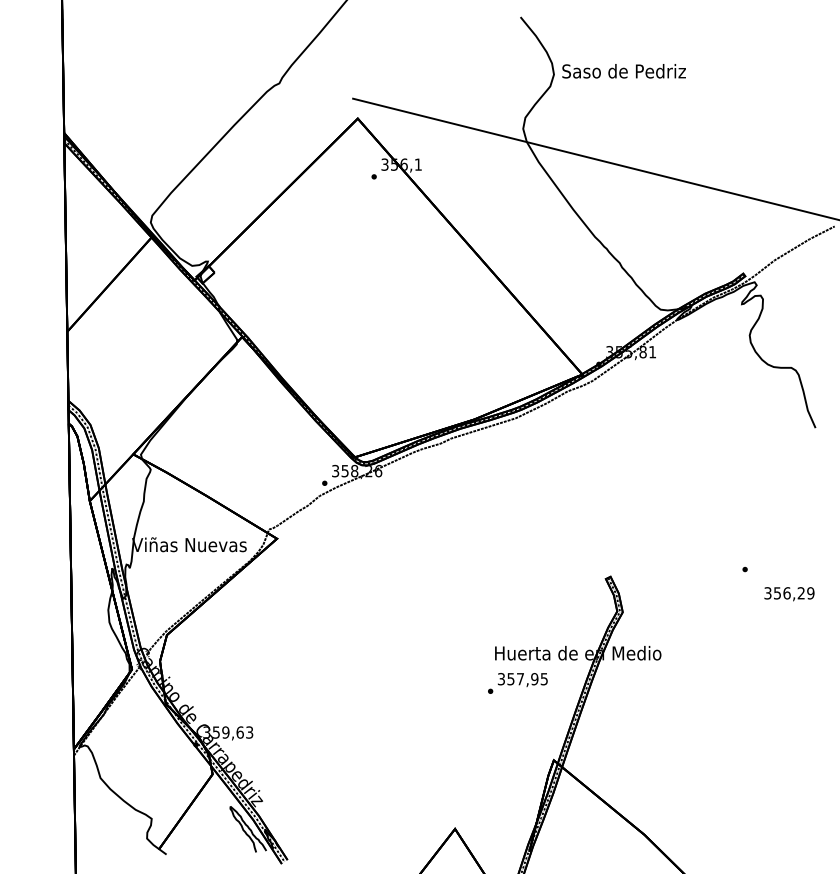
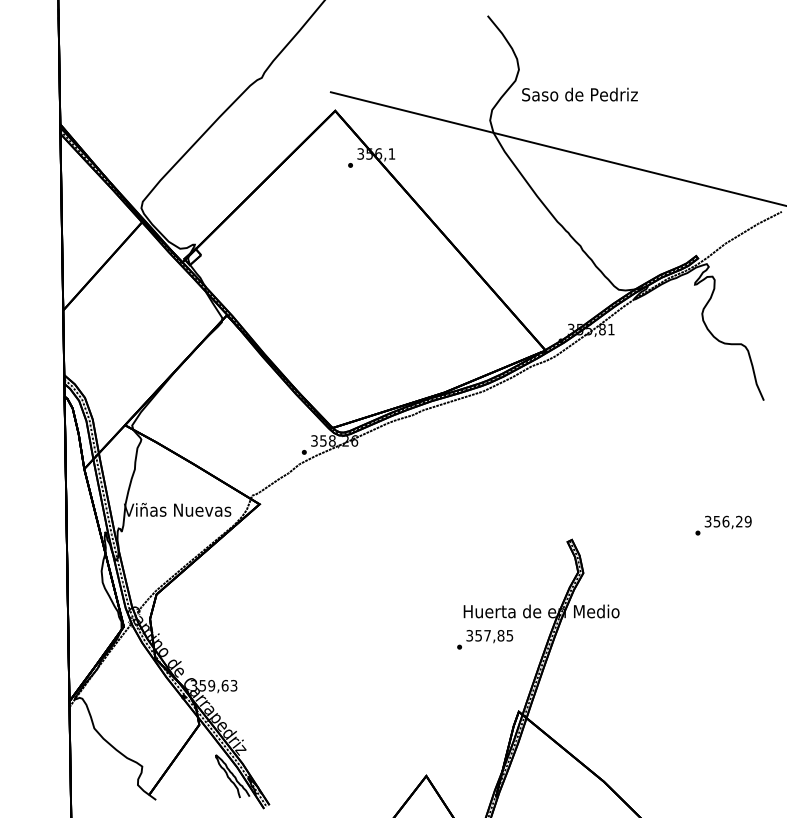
text: (623, 71) -> (579, 94), moved
text: (789, 594) -> (728, 522), moved
text: (534, 679) -> (500, 636), 357,95 -> 357,85

